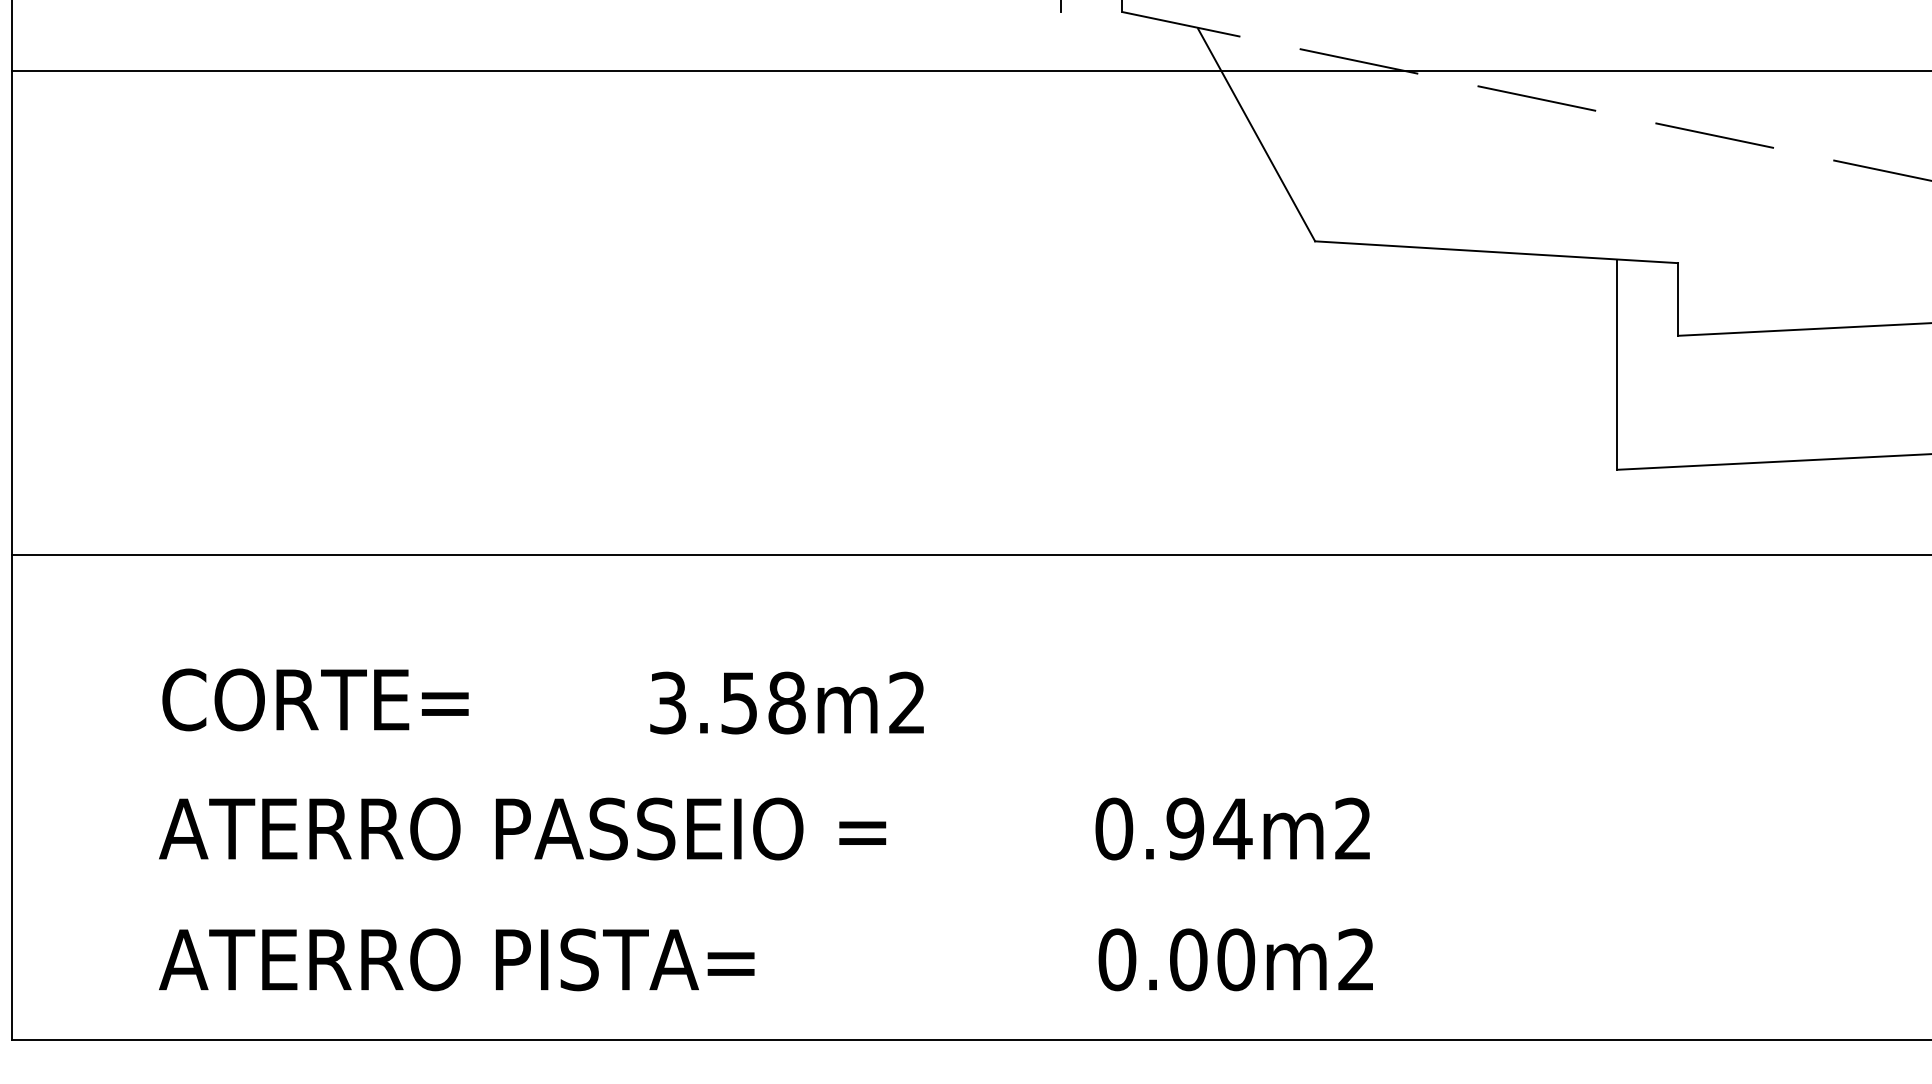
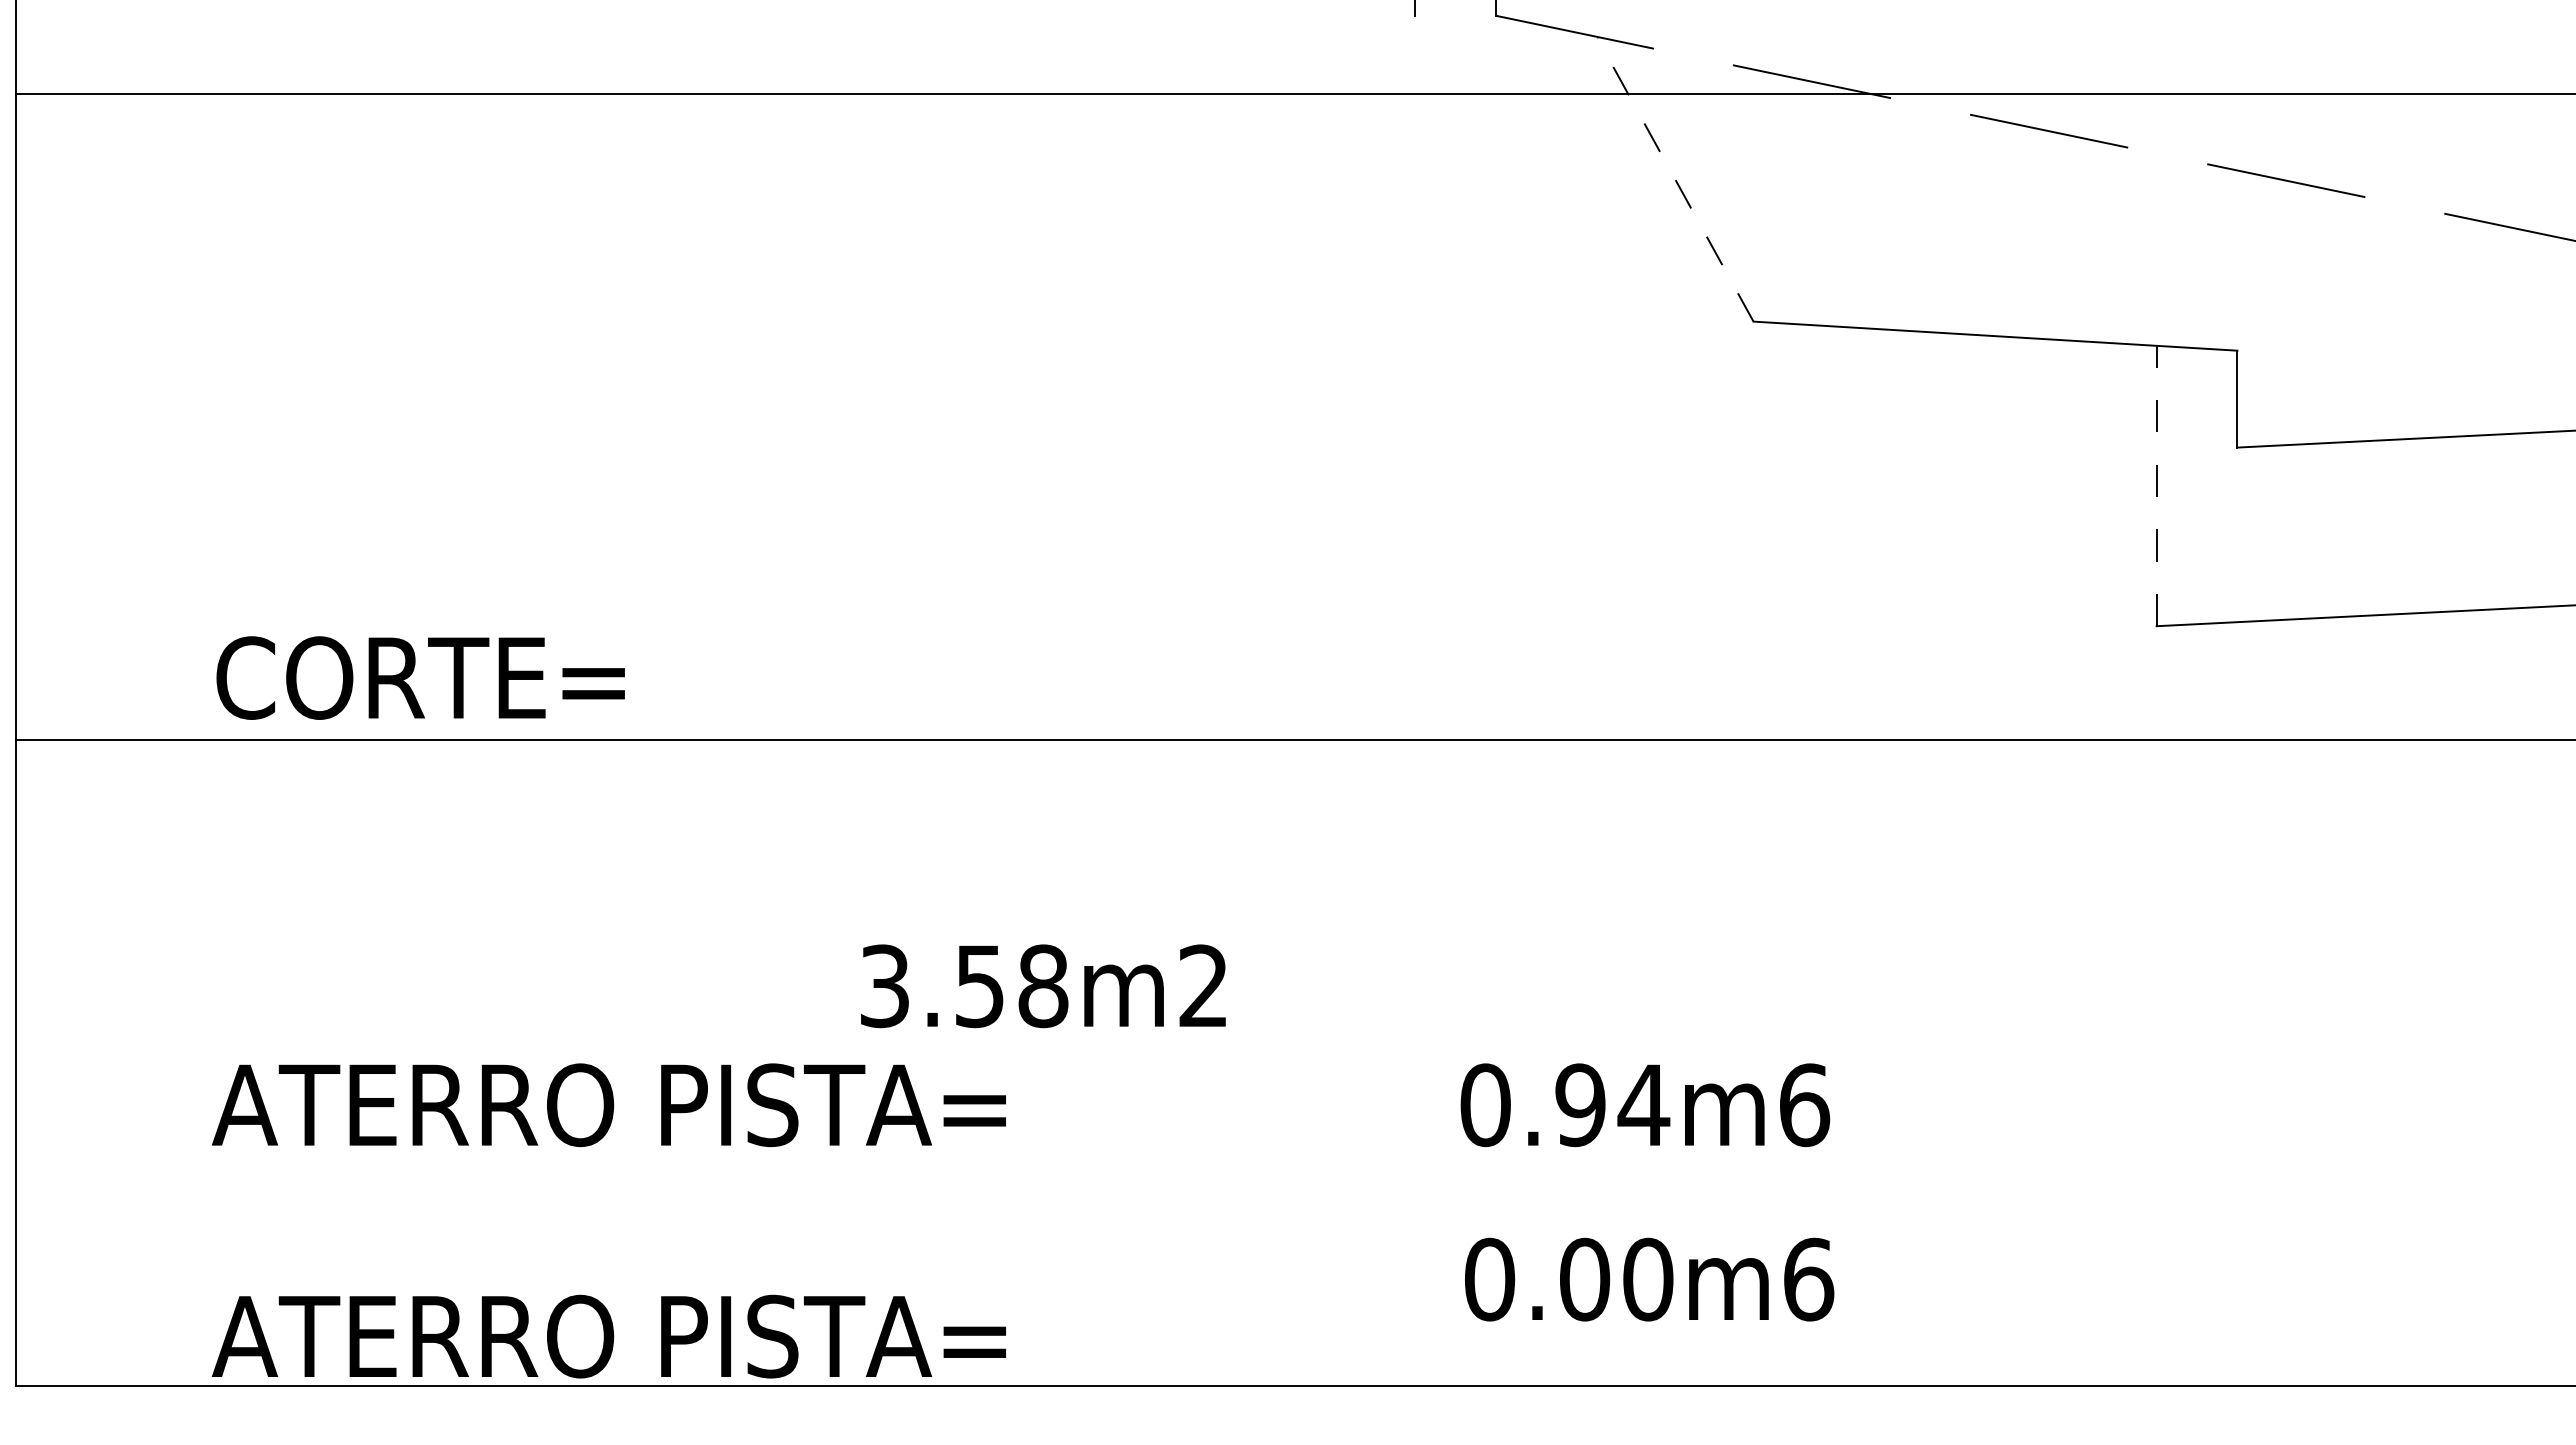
line: (1256, 134) -> (1675, 179), solid -> dashed
line: (1617, 364) -> (2156, 485), solid -> dashed
text: (315, 699) -> (420, 677), moved
text: (787, 703) -> (1043, 986), moved
text: (709, 829) -> (946, 1105), ATERRO PASSEIO = -> ATERRO PISTA=
text: (1354, 829) -> (1805, 1105), 0.94m2 -> 0.94m6
text: (456, 959) -> (608, 1336), moved
text: (1357, 959) -> (1809, 1279), 0.00m2 -> 0.00m6

